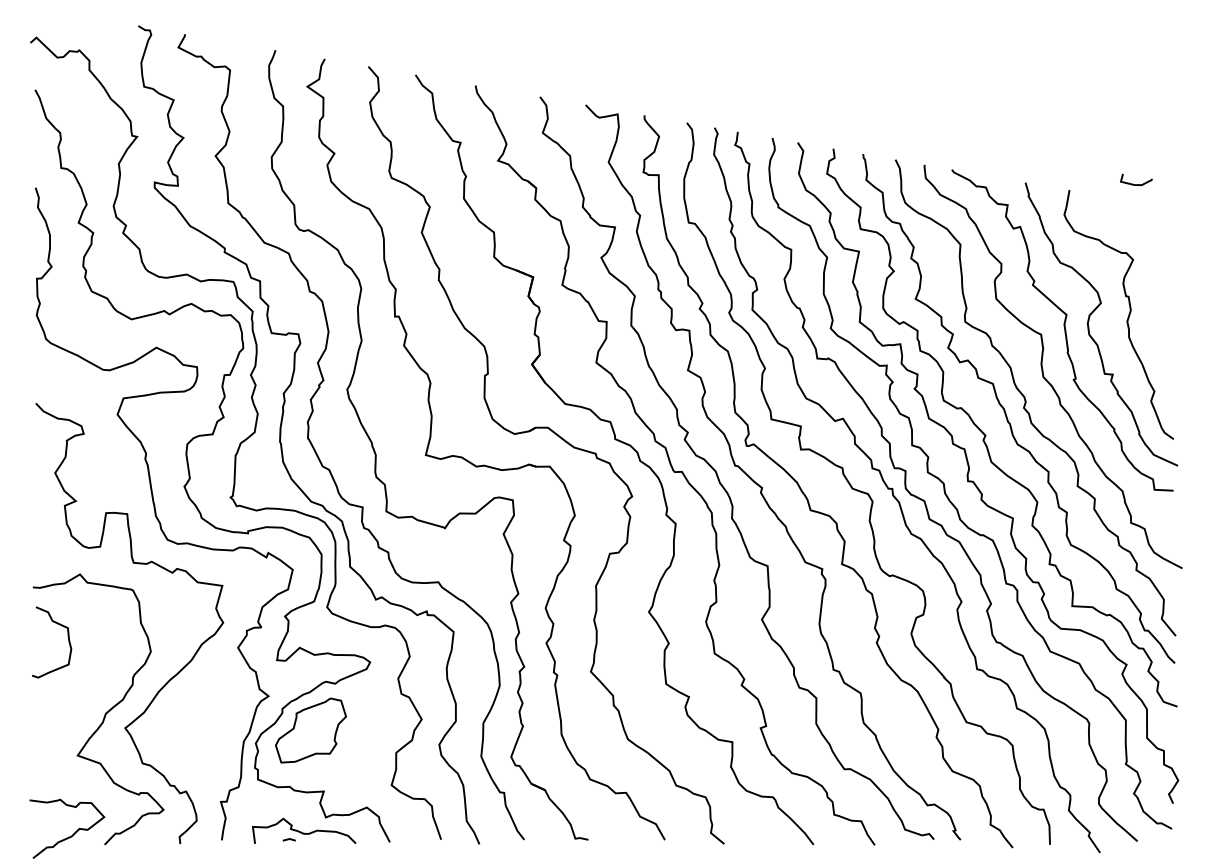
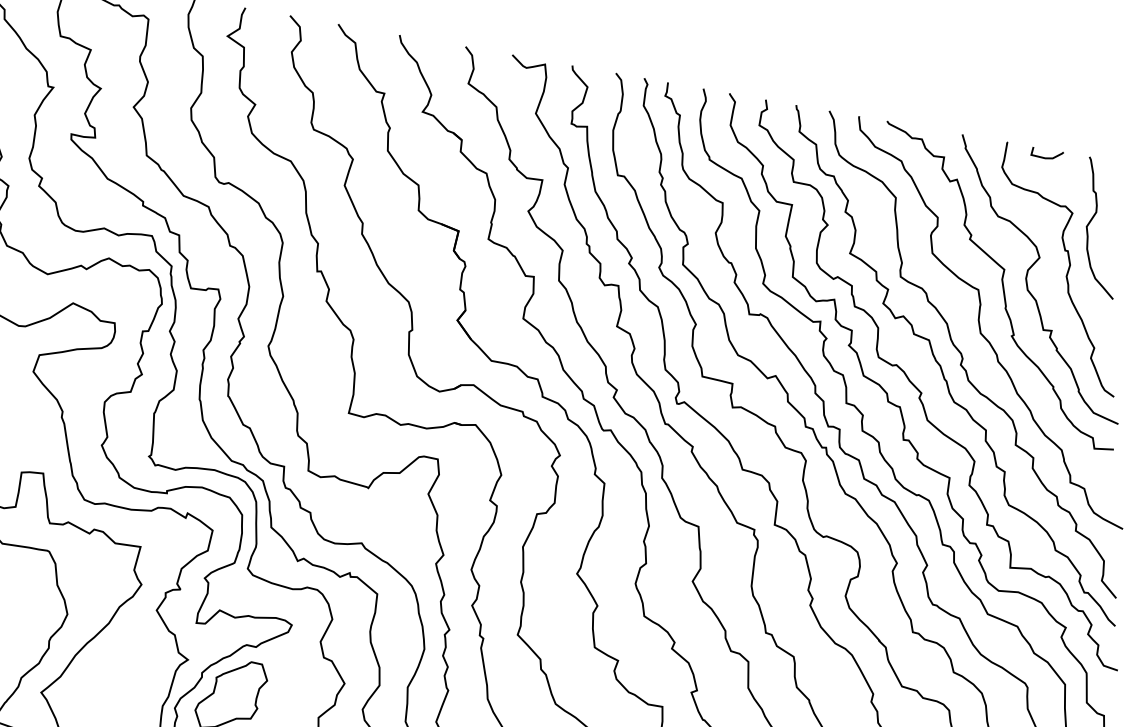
curve: (1133, 183) -> (1044, 156), moved
curve: (1151, 268) -> (1091, 222), added

